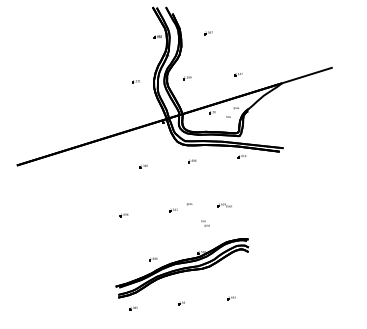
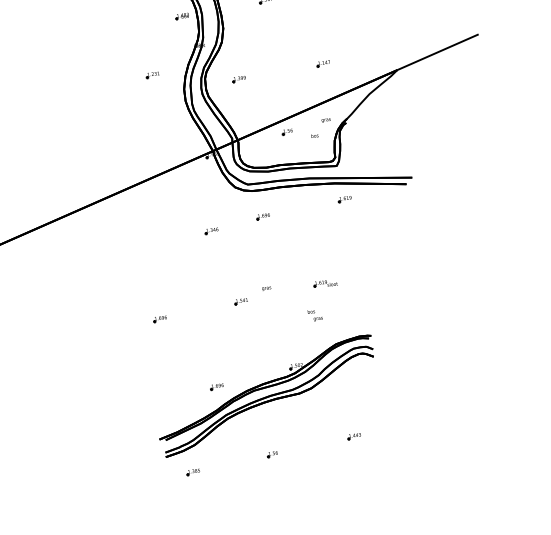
part: (135, 81) -> (151, 74), moved
part: (143, 166) -> (211, 231), moved
text: (205, 223) -> (315, 315), moved

